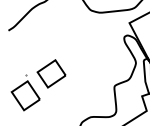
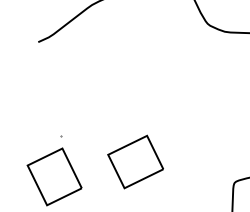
part: (51, 73) -> (135, 161), moved

